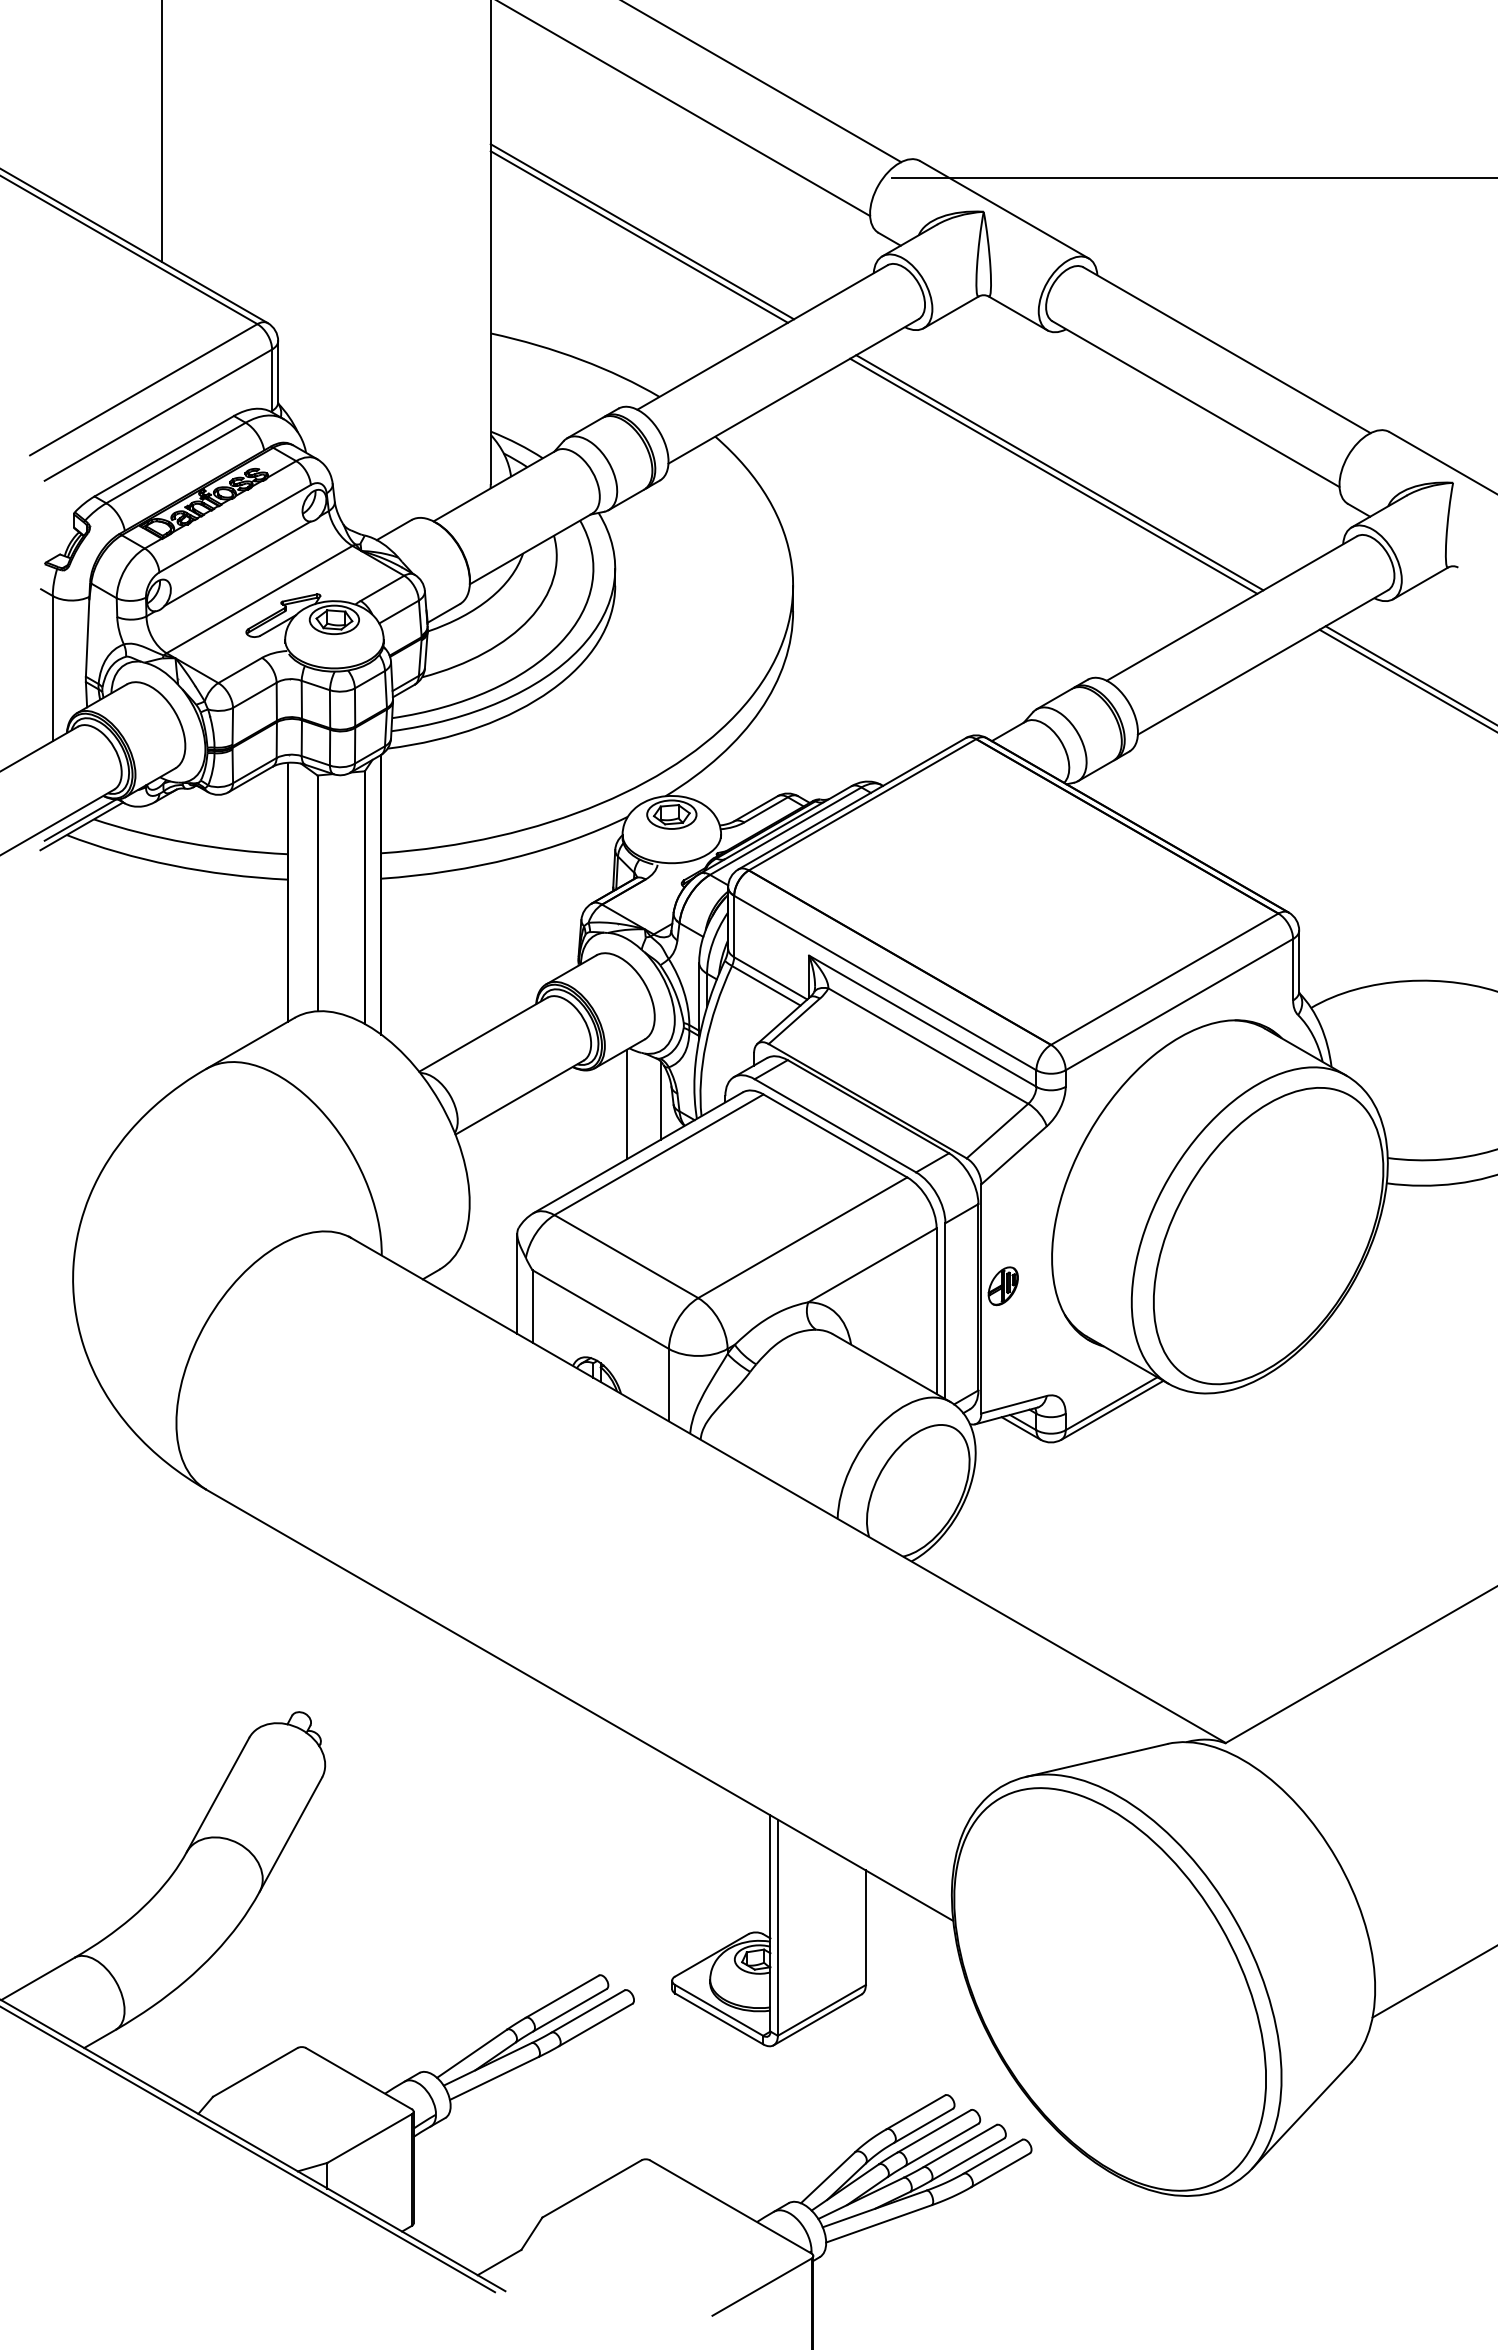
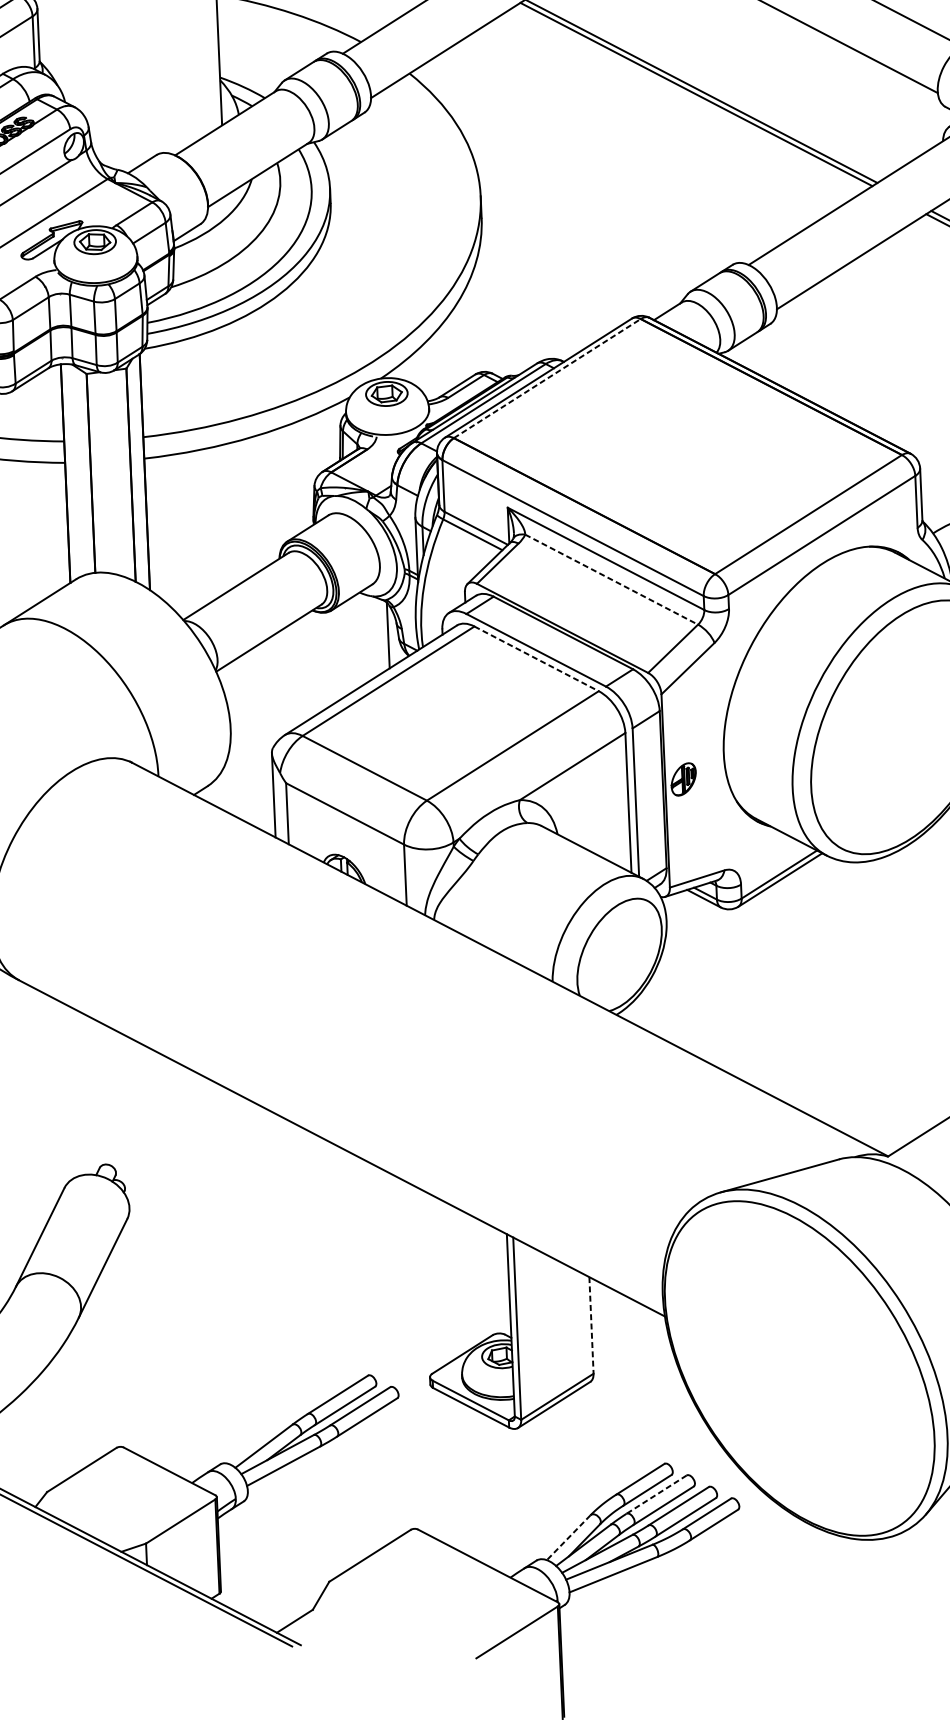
line: (862, 804) -> (547, 378), solid -> dashed
line: (928, 1046) -> (611, 580), solid -> dashed
line: (627, 1104) -> (360, 639), removed
line: (835, 1135) -> (536, 658), solid -> dashed
line: (865, 1928) -> (591, 1326), solid -> dashed
line: (933, 2131) -> (655, 1494), solid -> dashed
line: (827, 2178) -> (568, 1538), solid -> dashed

